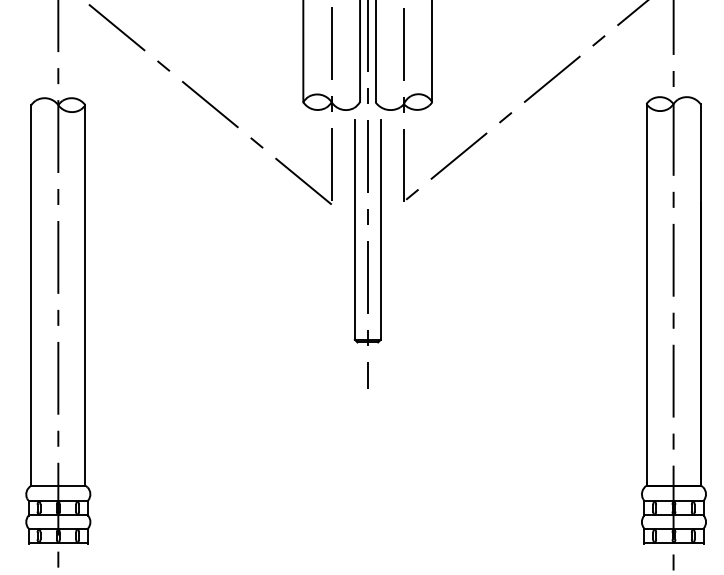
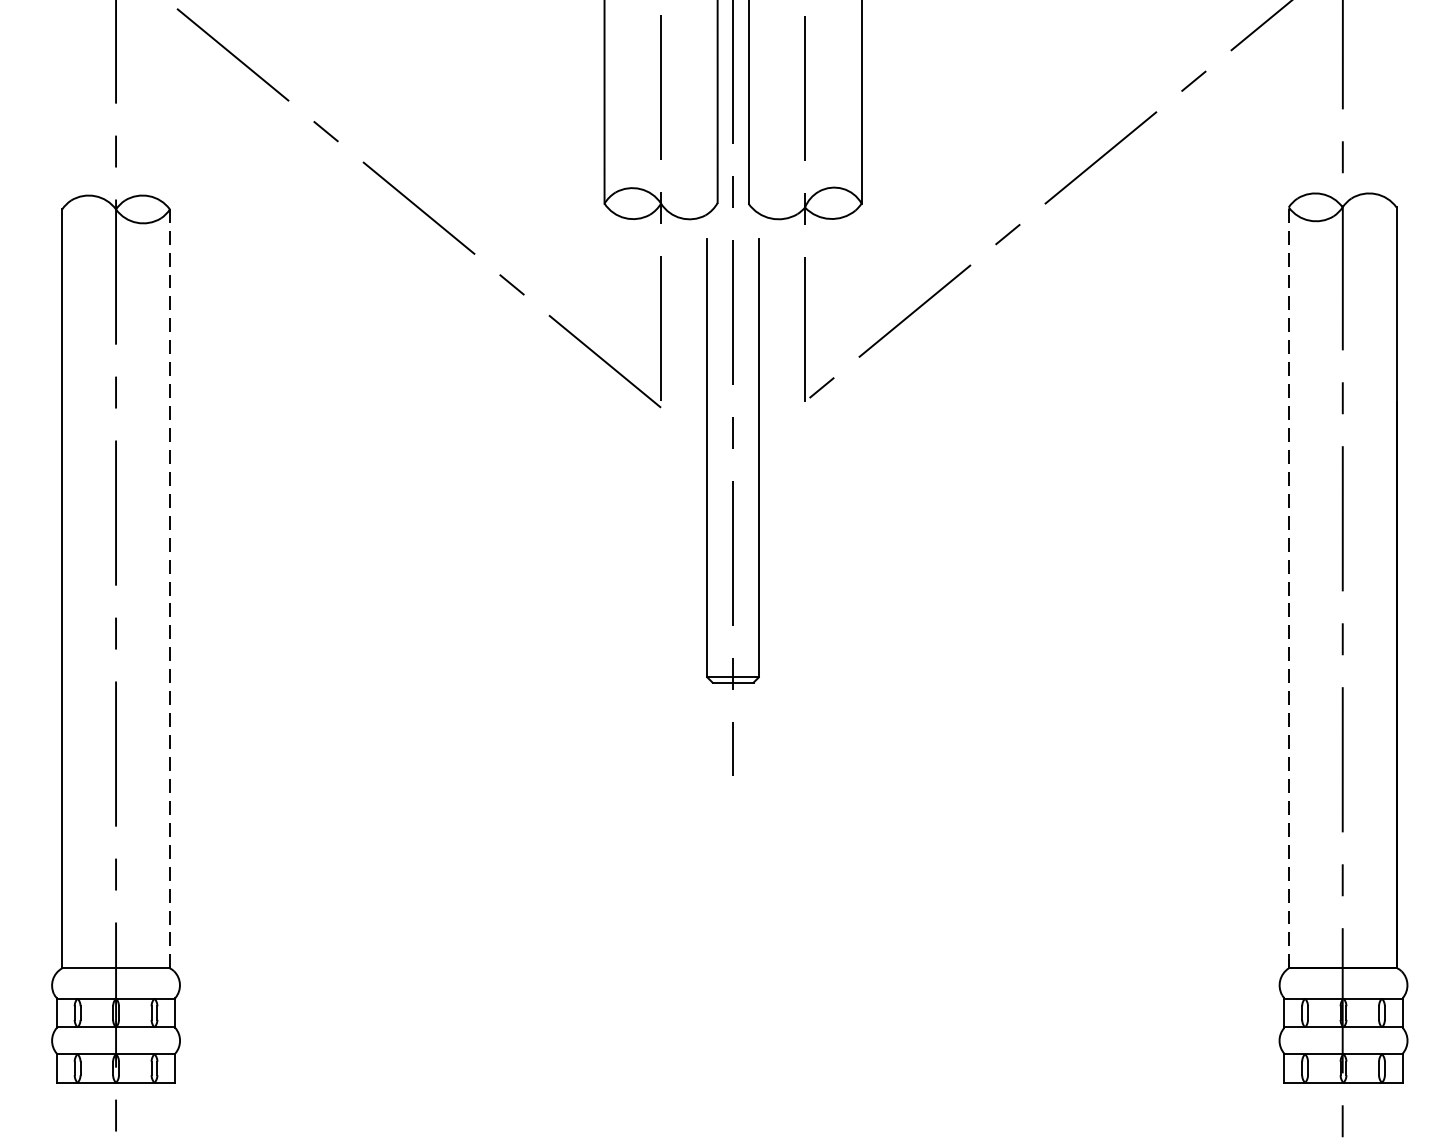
line: (85, 294) -> (170, 586), solid -> dashed
line: (646, 294) -> (1288, 586), solid -> dashed

